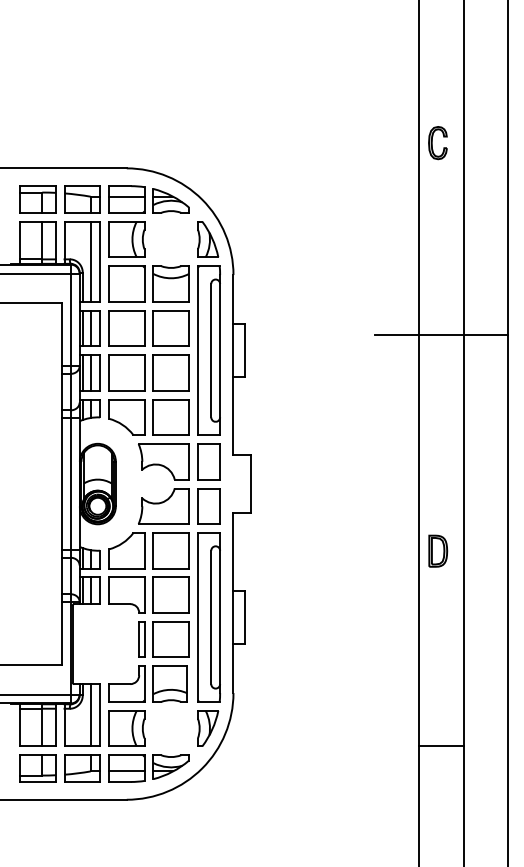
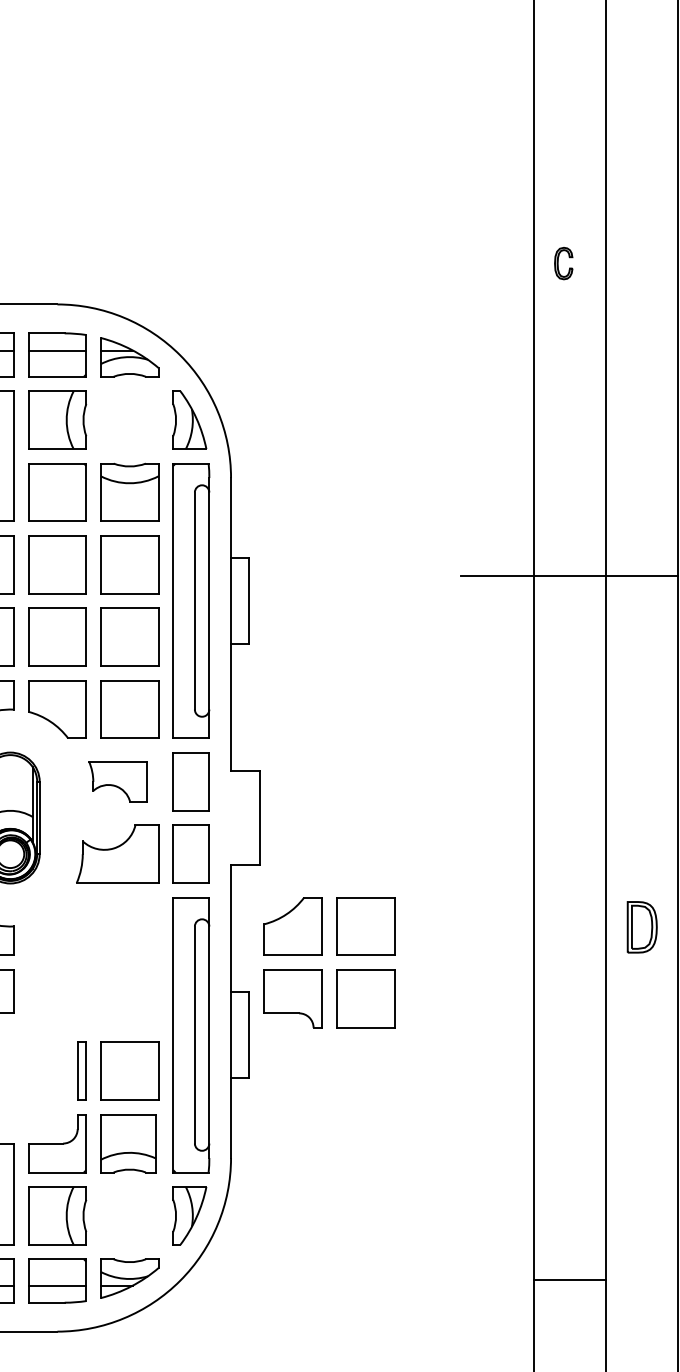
part: (437, 143) -> (562, 263), size x0.6
part: (163, 461) -> (117, 781), size x0.7
part: (438, 550) -> (642, 926), moved
part: (148, 572) -> (328, 961), moved
line: (441, 745) -> (569, 1279), moved

